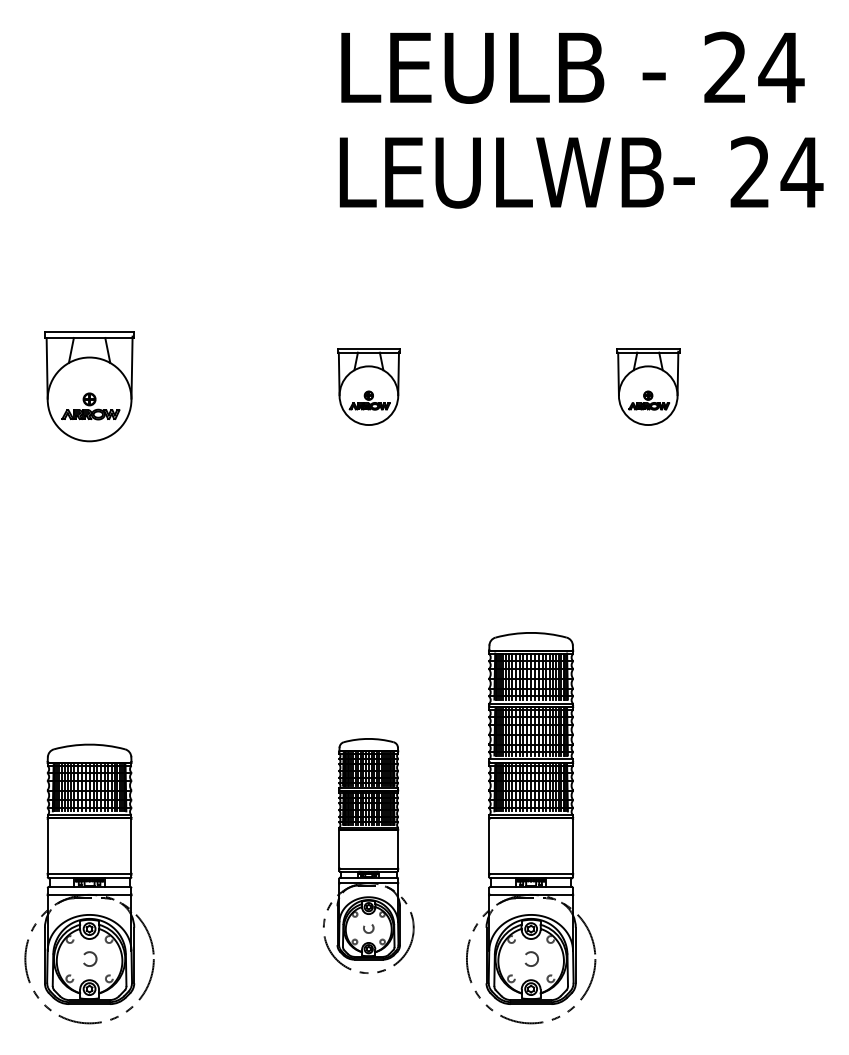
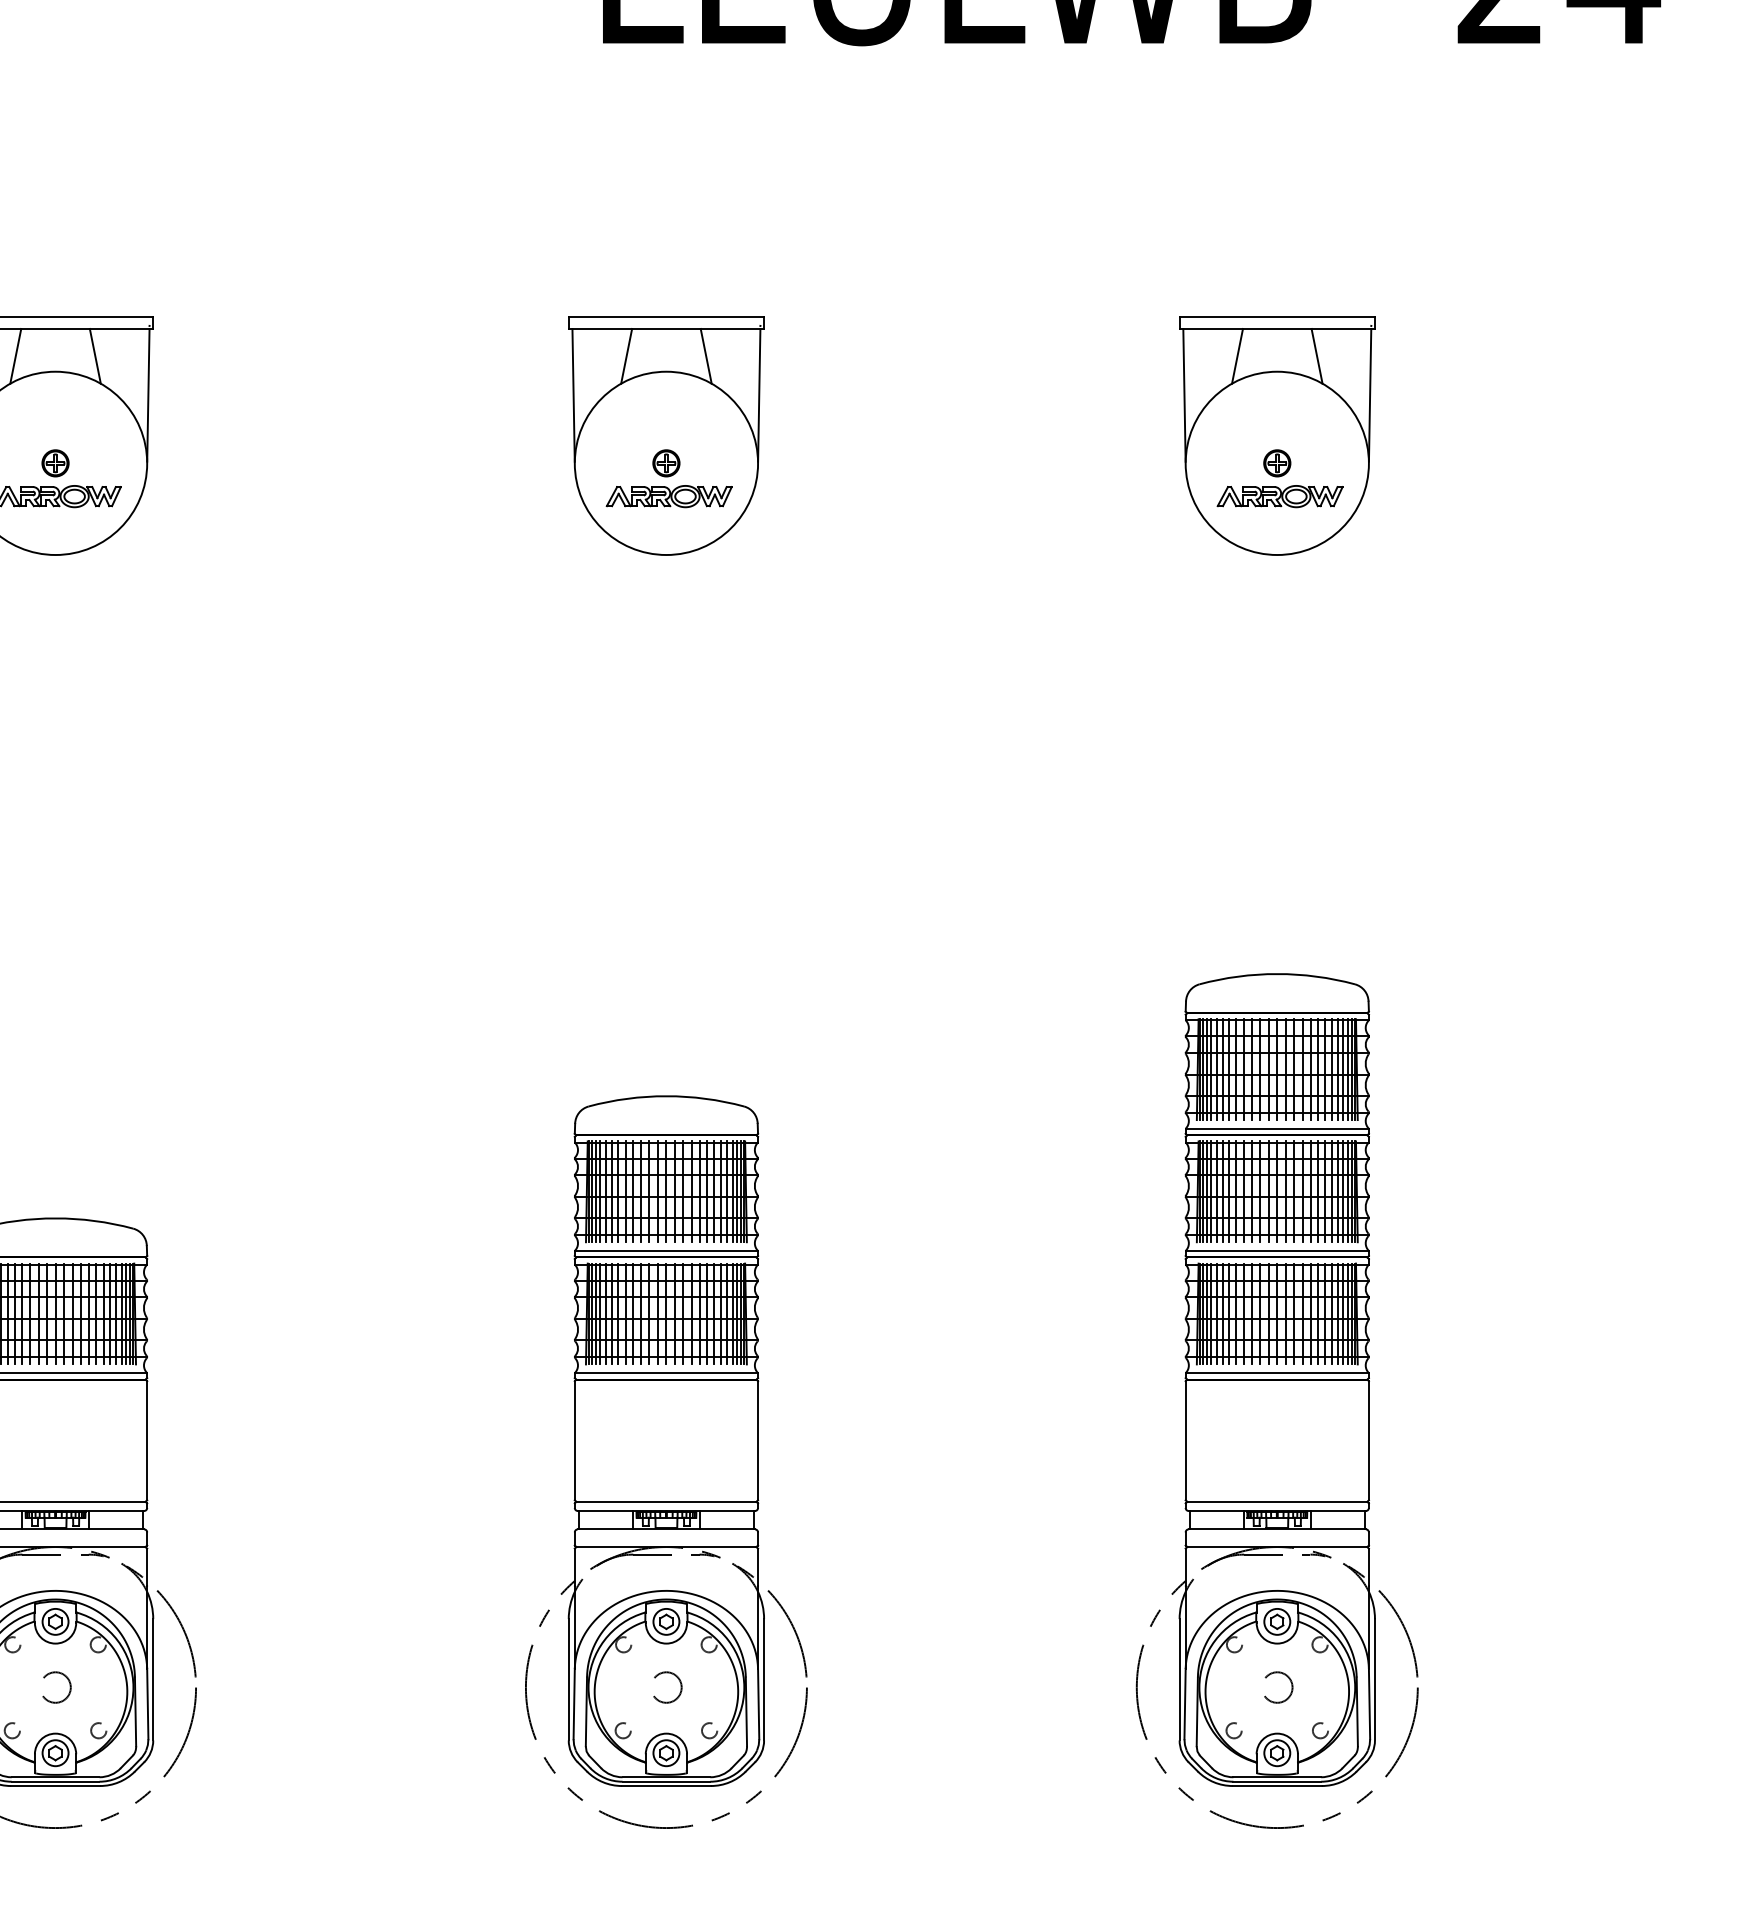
part: (368, 386) -> (665, 435), size x1.43
part: (648, 386) -> (1278, 435), size x1.43
part: (531, 828) -> (1278, 1401), moved
part: (368, 855) -> (665, 1460), size x1.43

